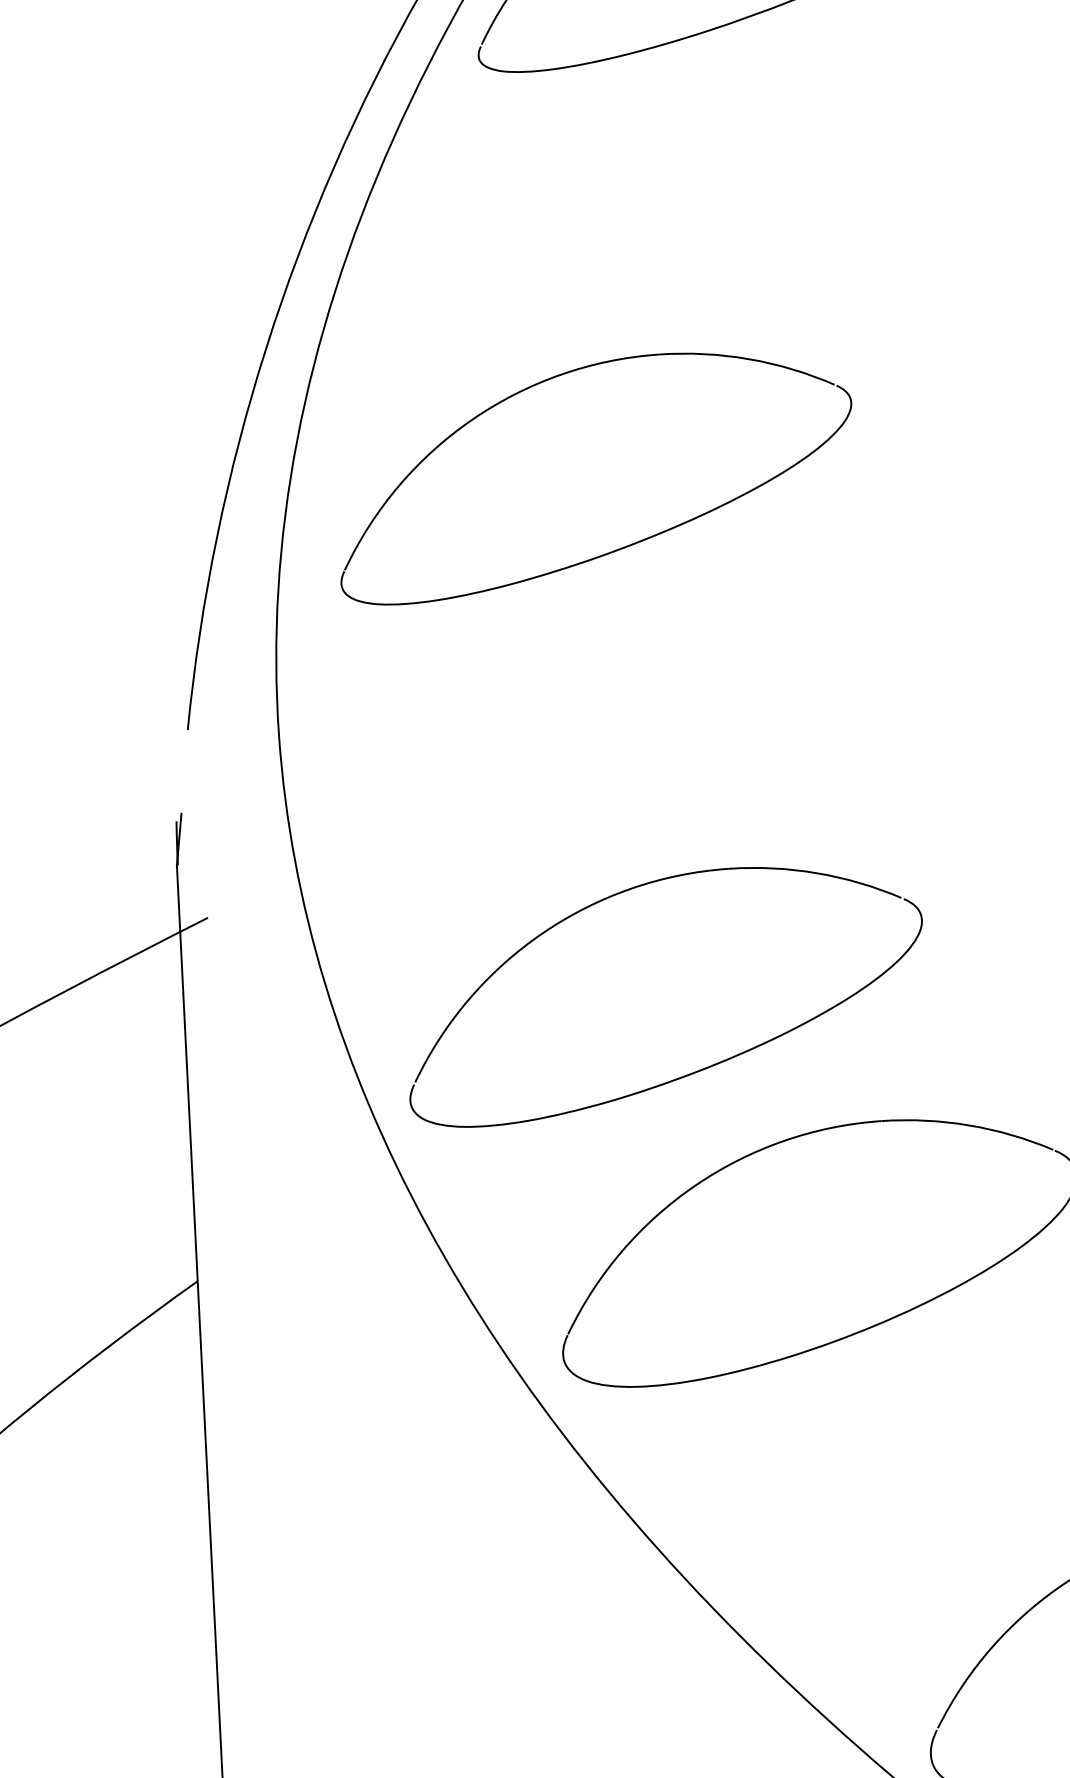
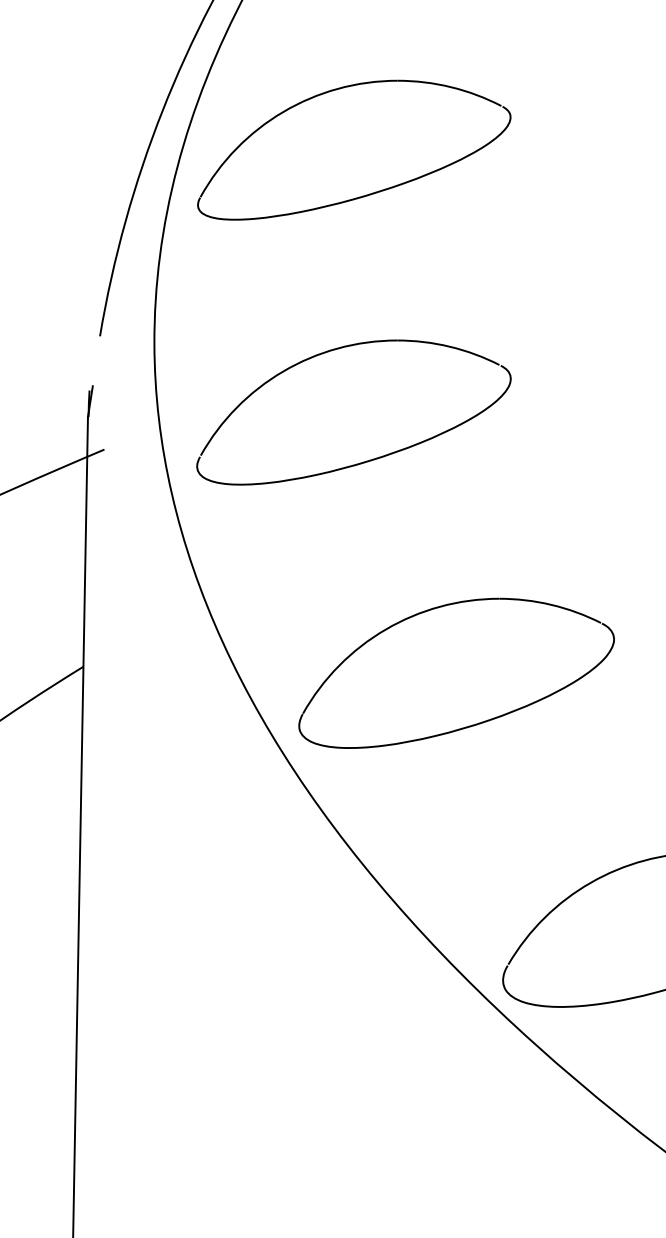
part: (595, 473) -> (354, 149), moved
part: (664, 993) -> (353, 412), moved

